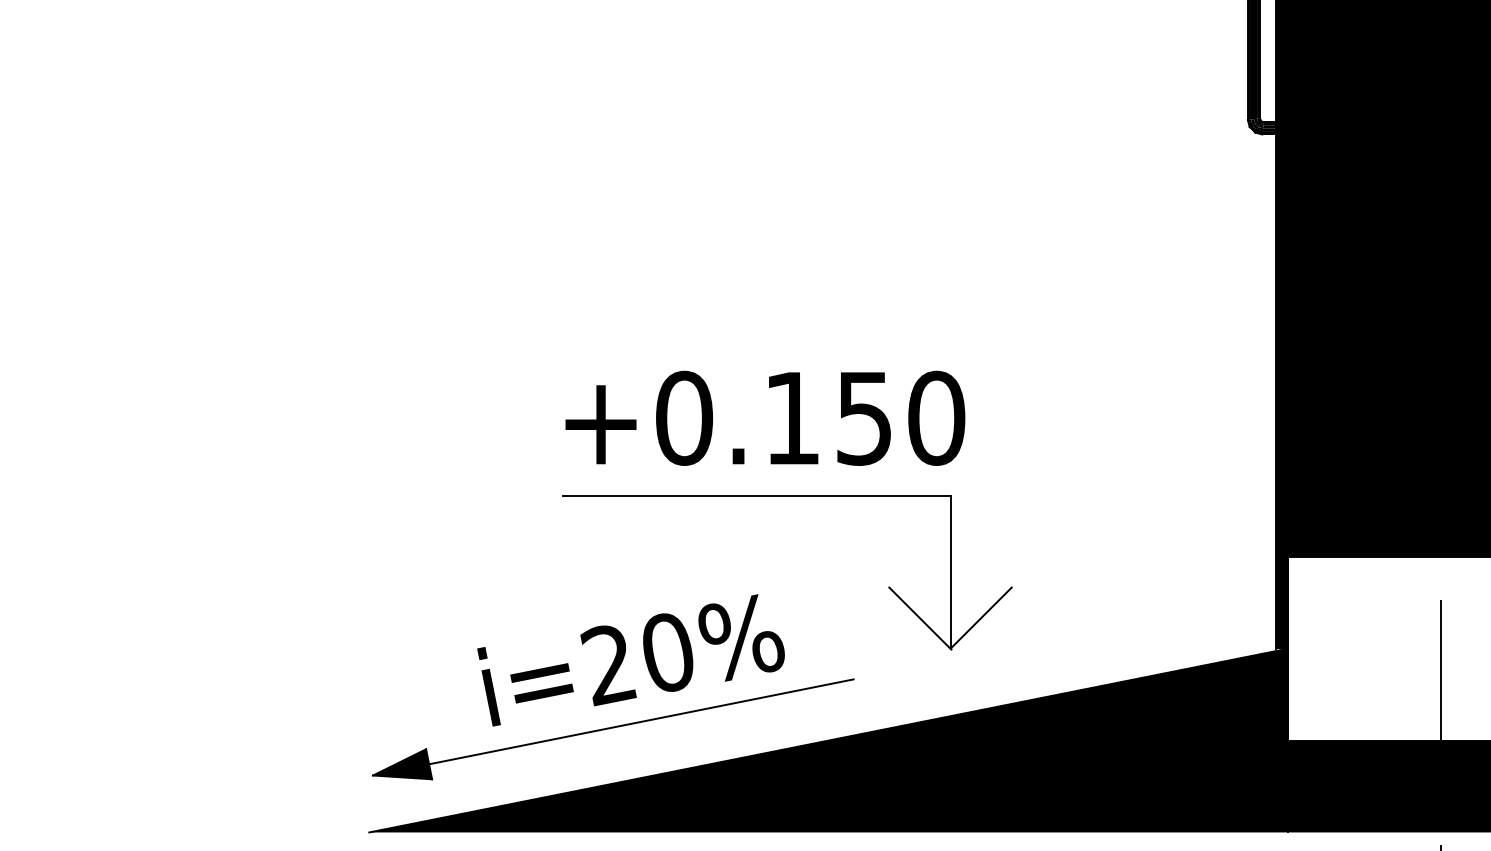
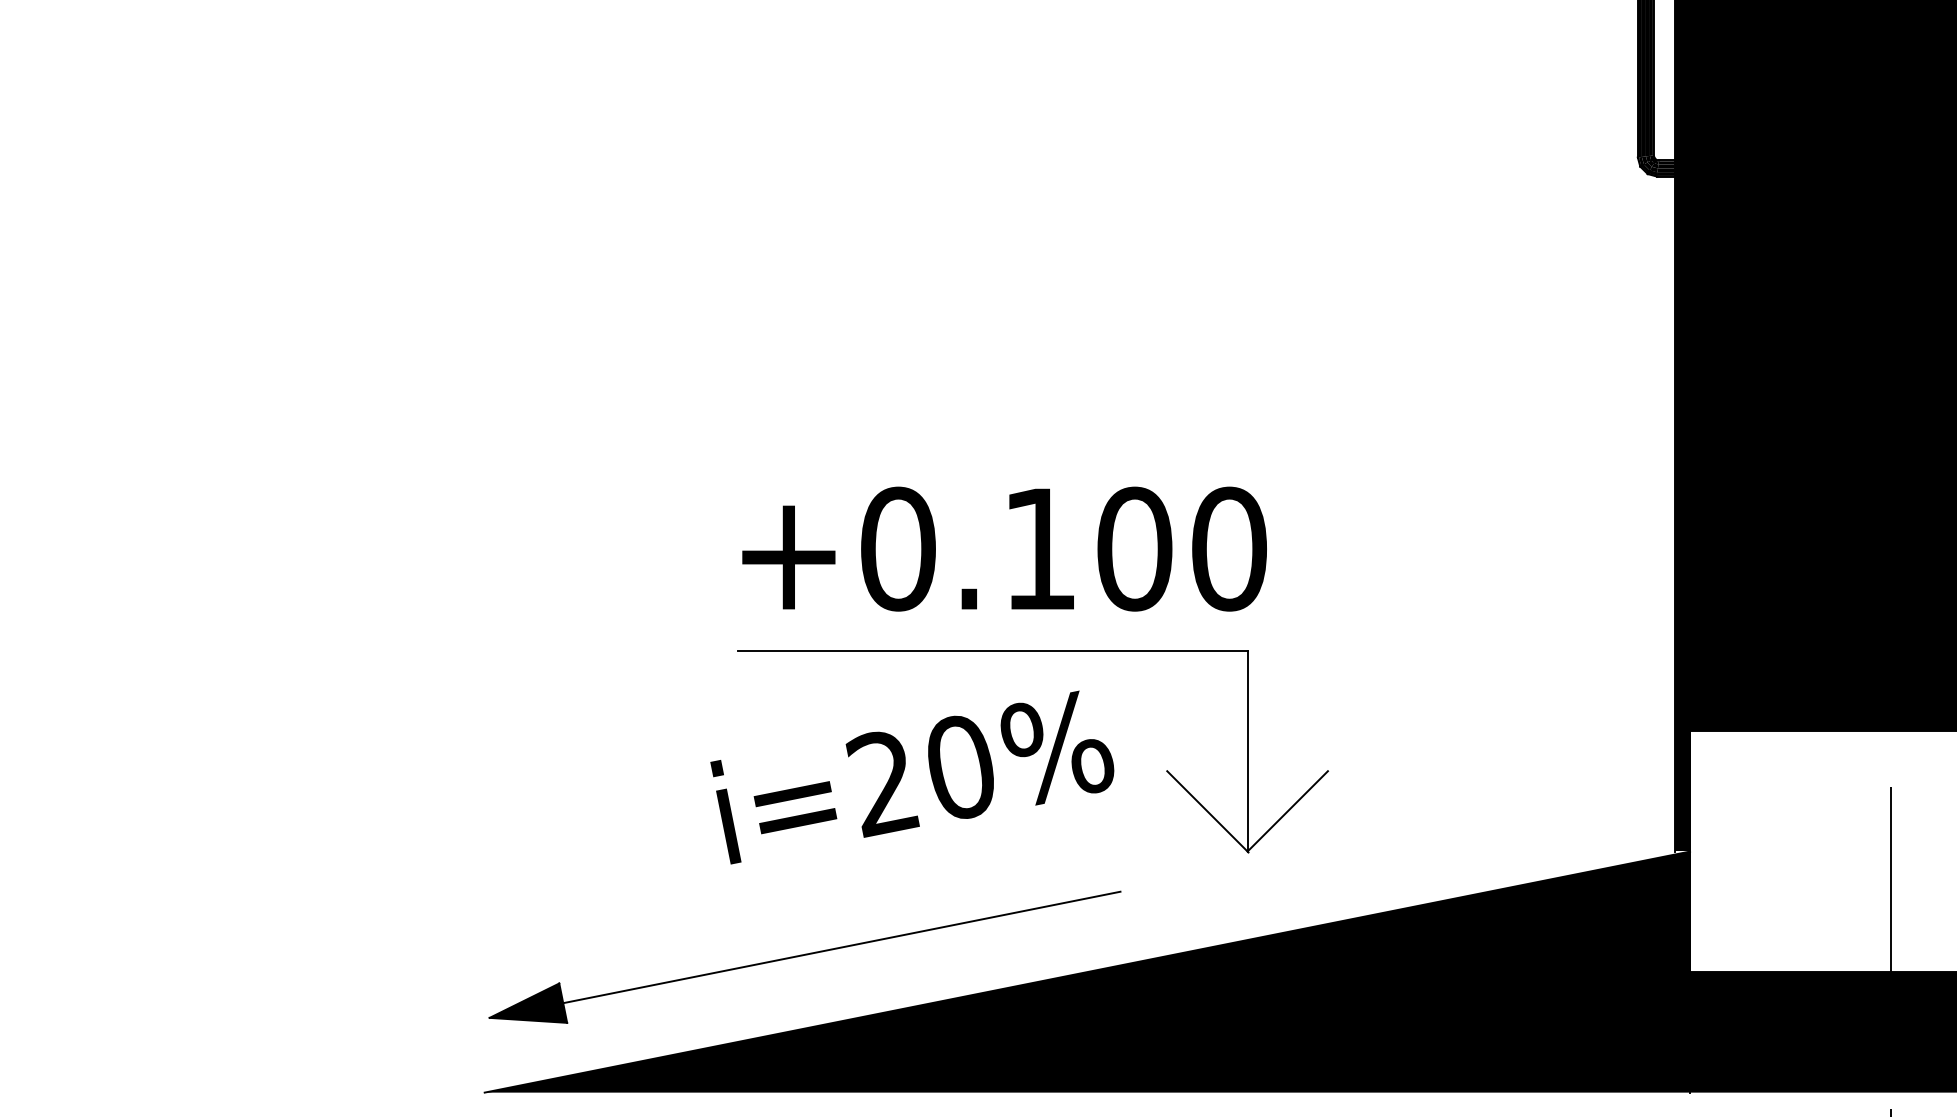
text: (864, 417) -> (1134, 548), +0.150 -> +0.100
text: (630, 660) -> (911, 777), moved

